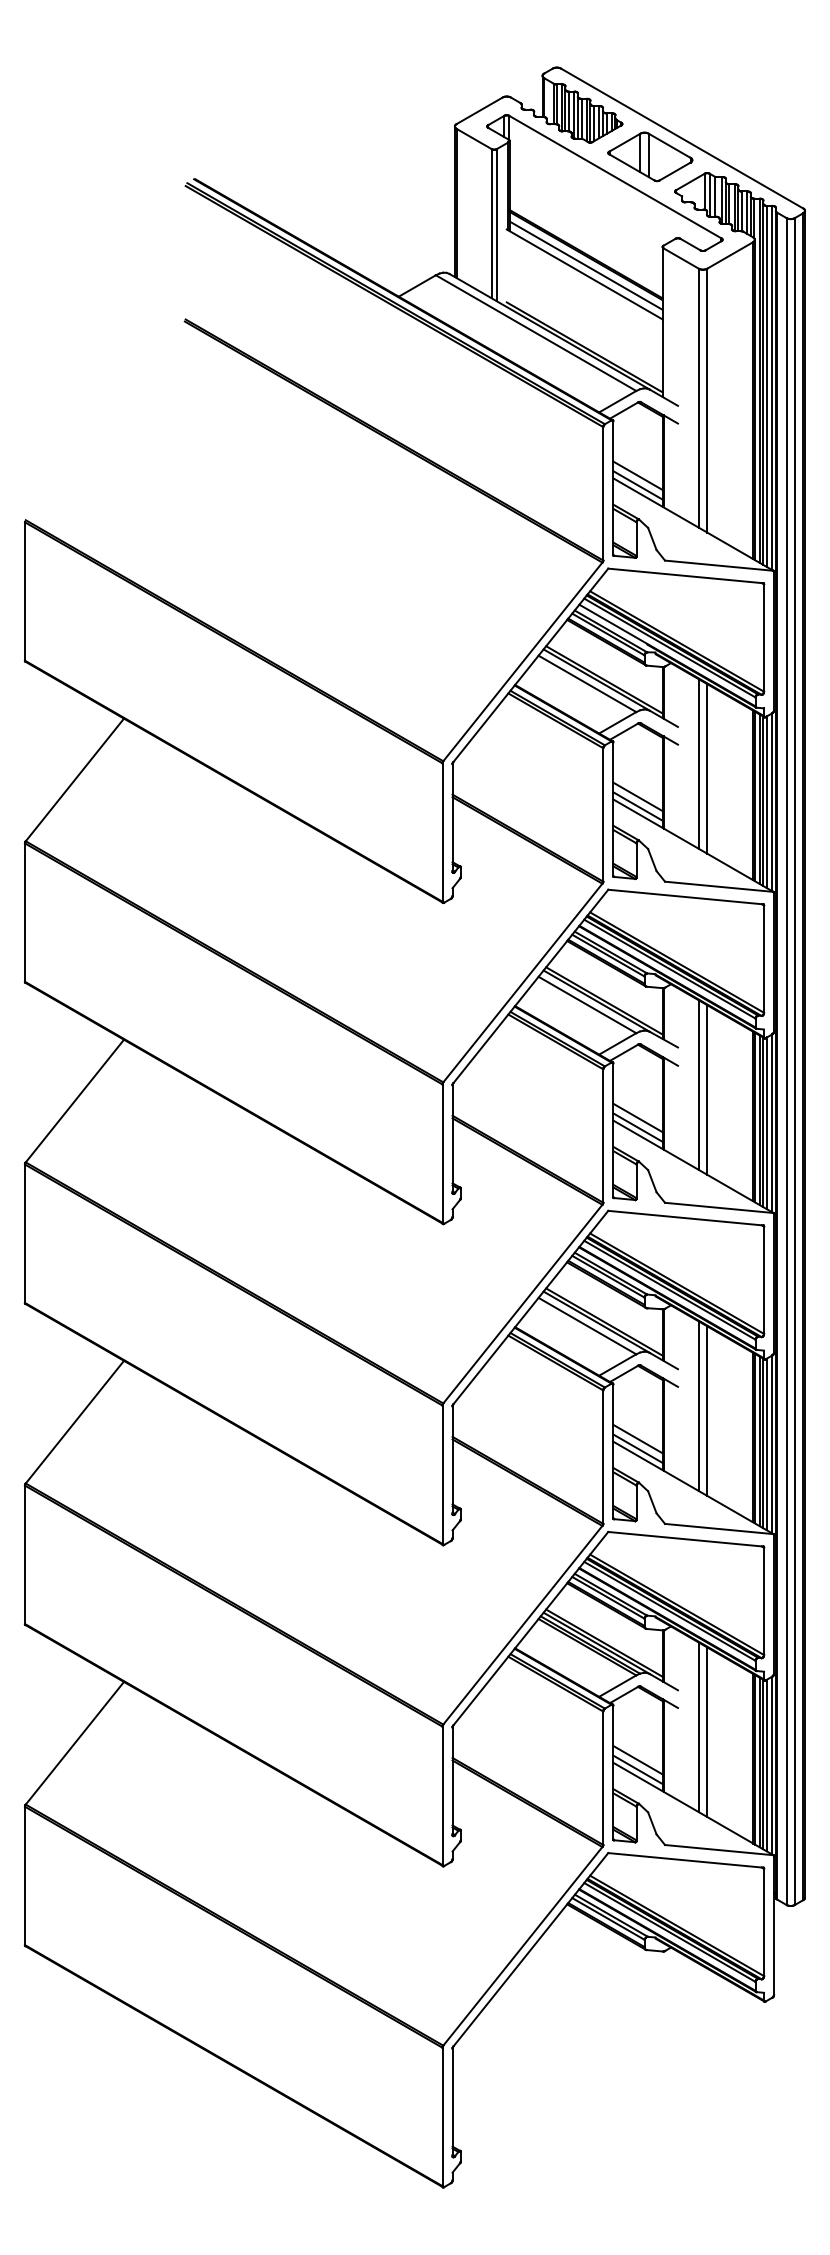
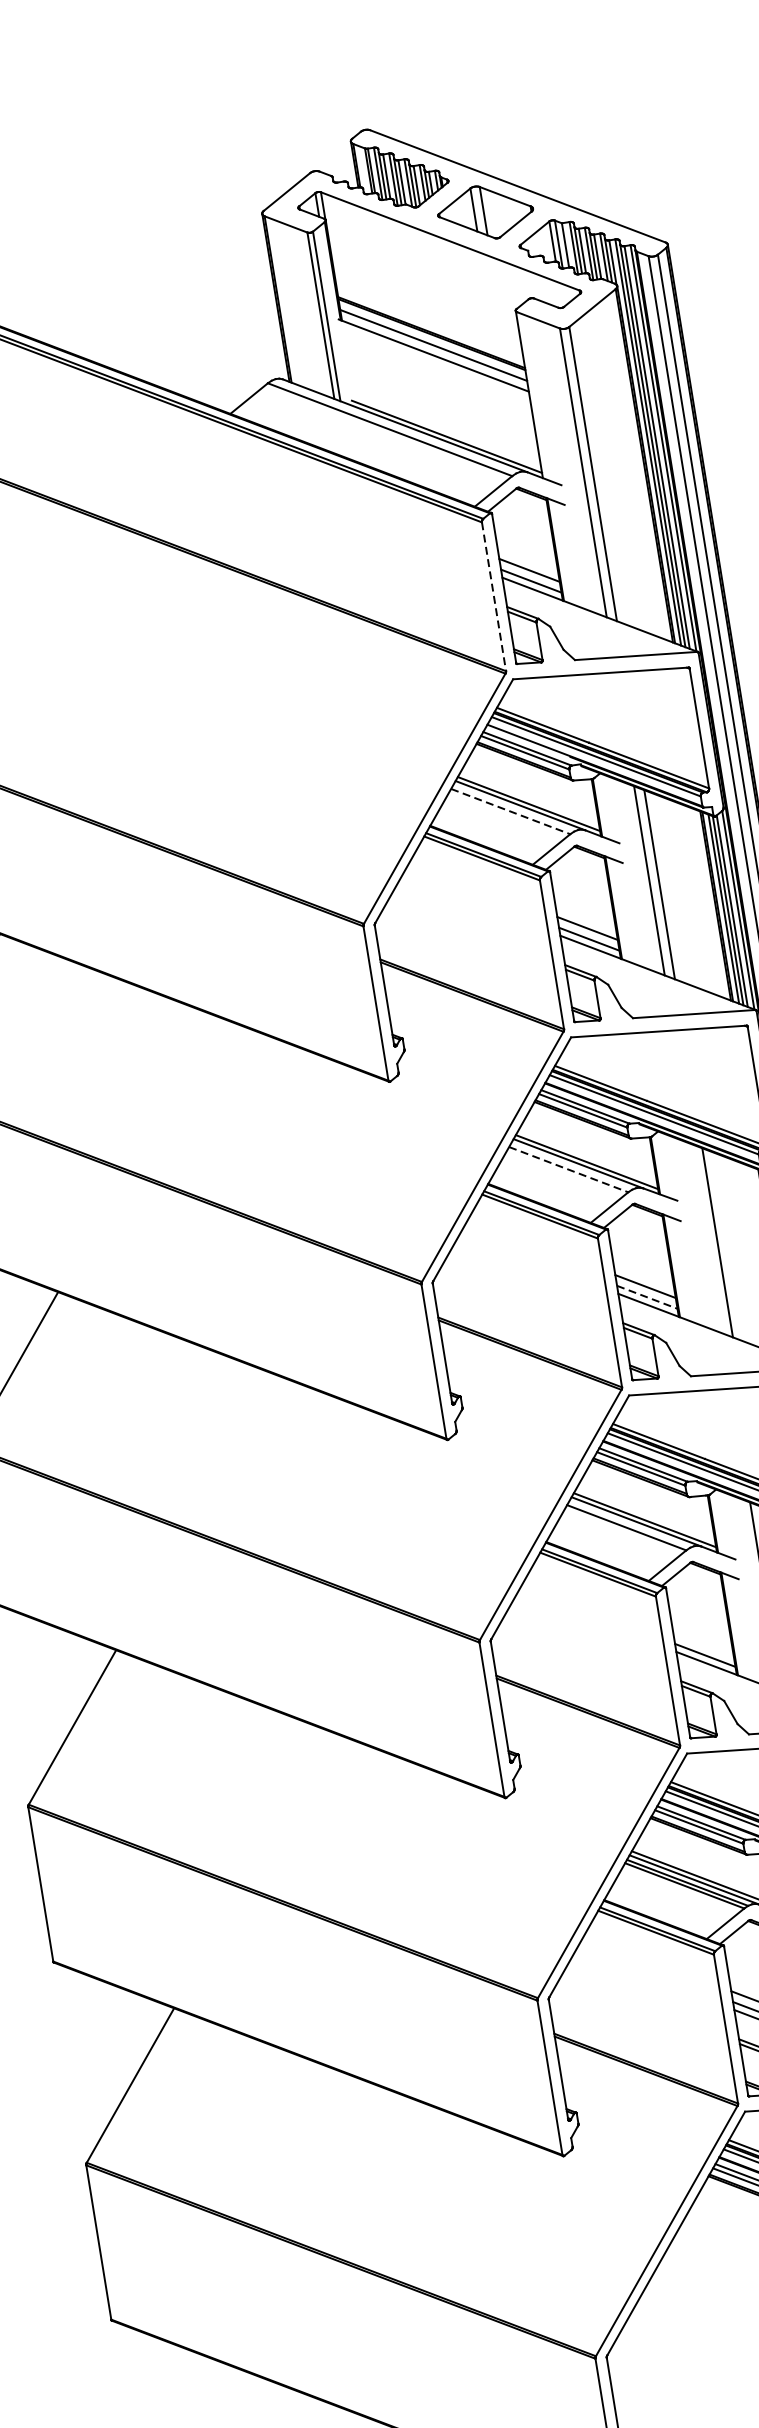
line: (603, 493) -> (494, 596), solid -> dashed
line: (587, 684) -> (510, 812), solid -> dashed
line: (587, 1005) -> (568, 1170), solid -> dashed
line: (698, 1084) -> (706, 1238), removed
line: (638, 1127) -> (647, 1297), solid -> dashed
line: (637, 1438) -> (702, 1644), removed

